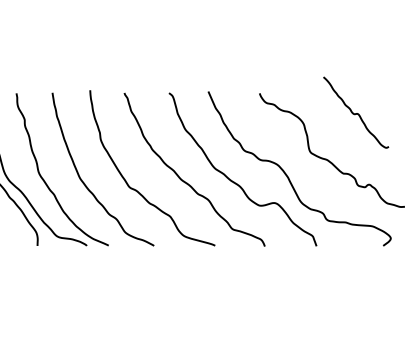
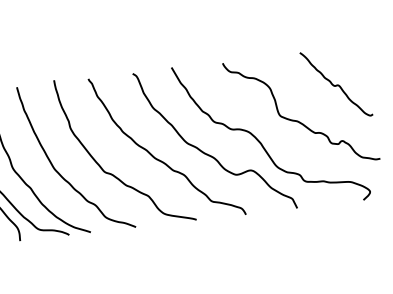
curve: (356, 113) -> (336, 85), moved

